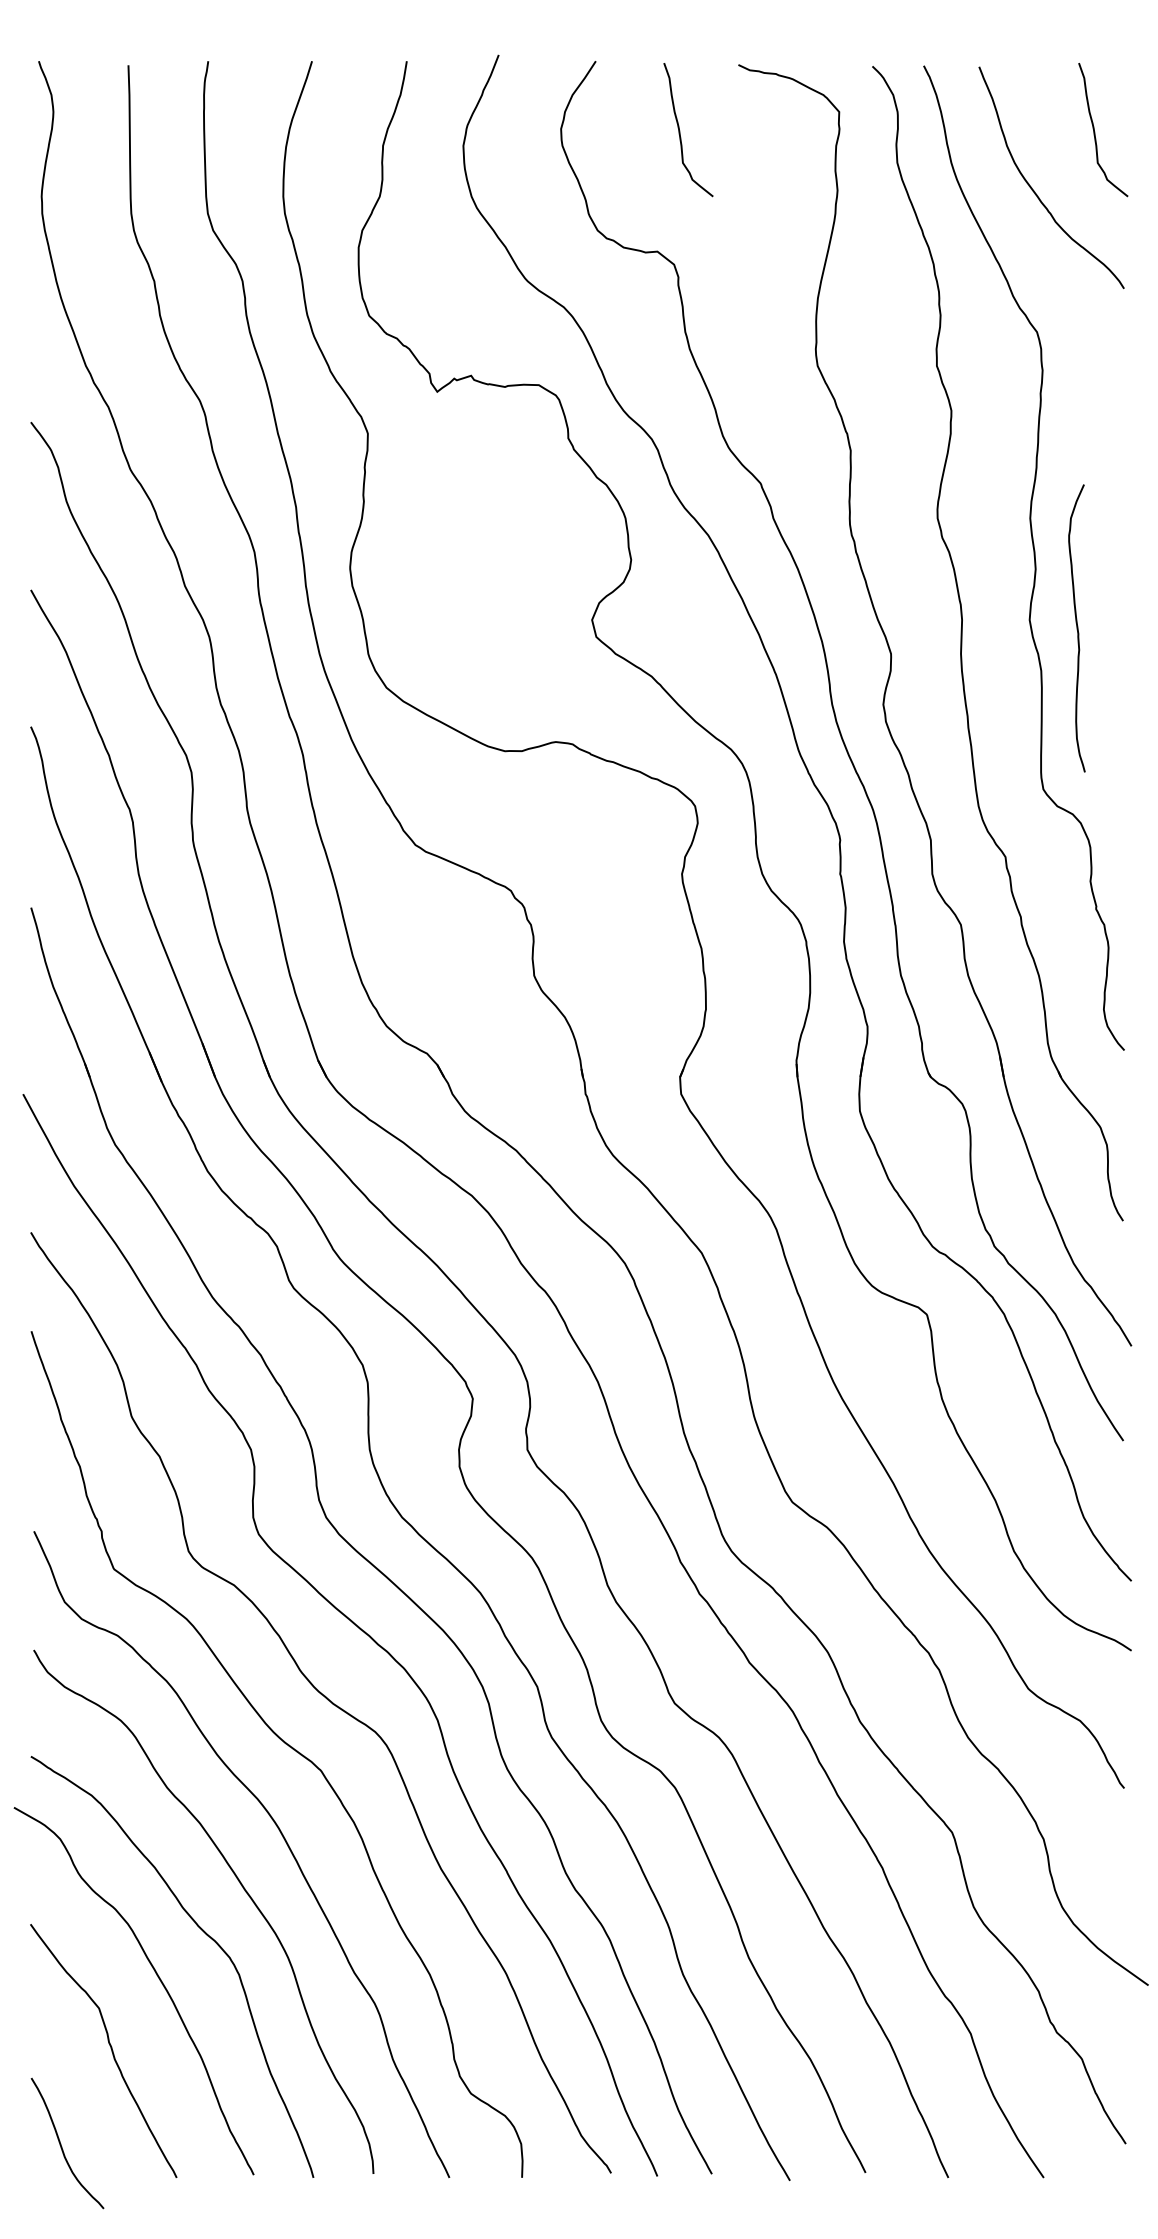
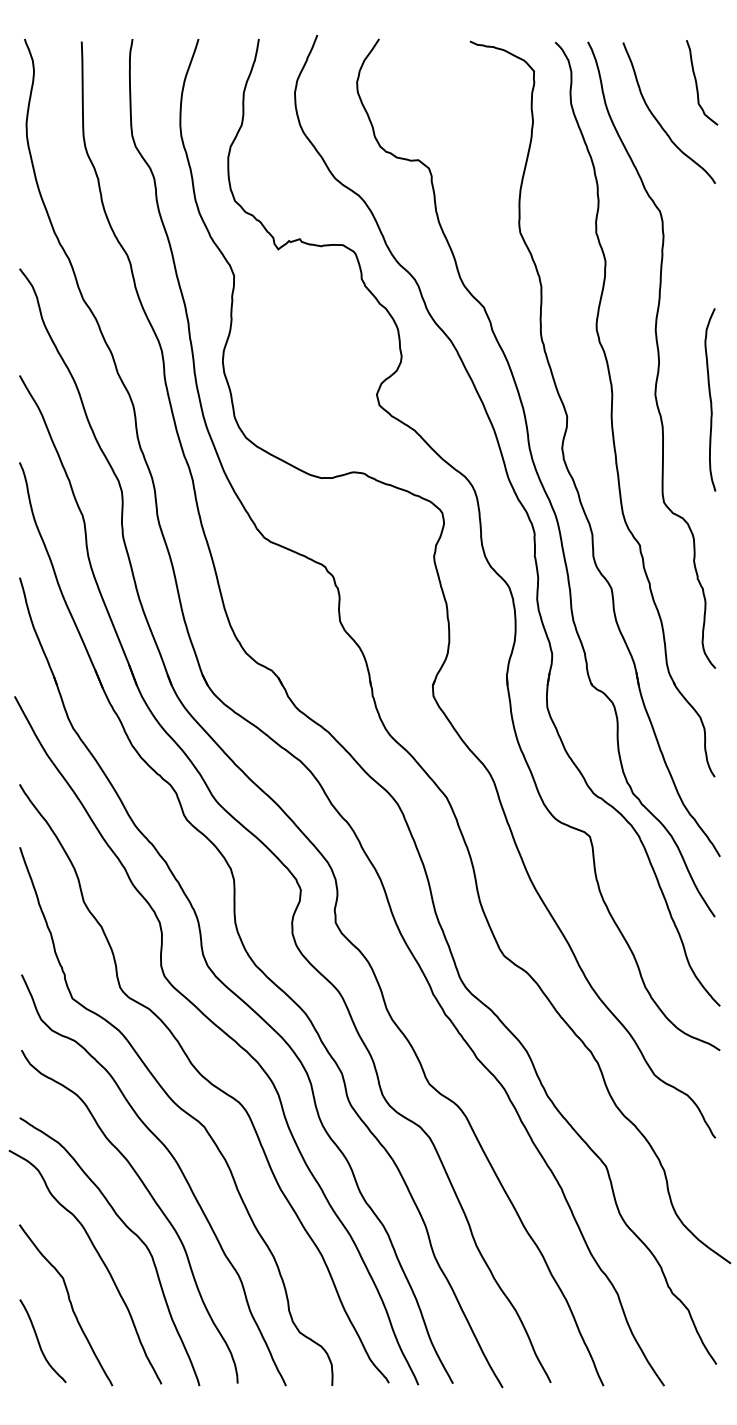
curve: (681, 129) -> (433, 82), removed
curve: (1077, 627) -> (710, 399), moved
curve: (62, 2143) -> (39, 1341), moved

